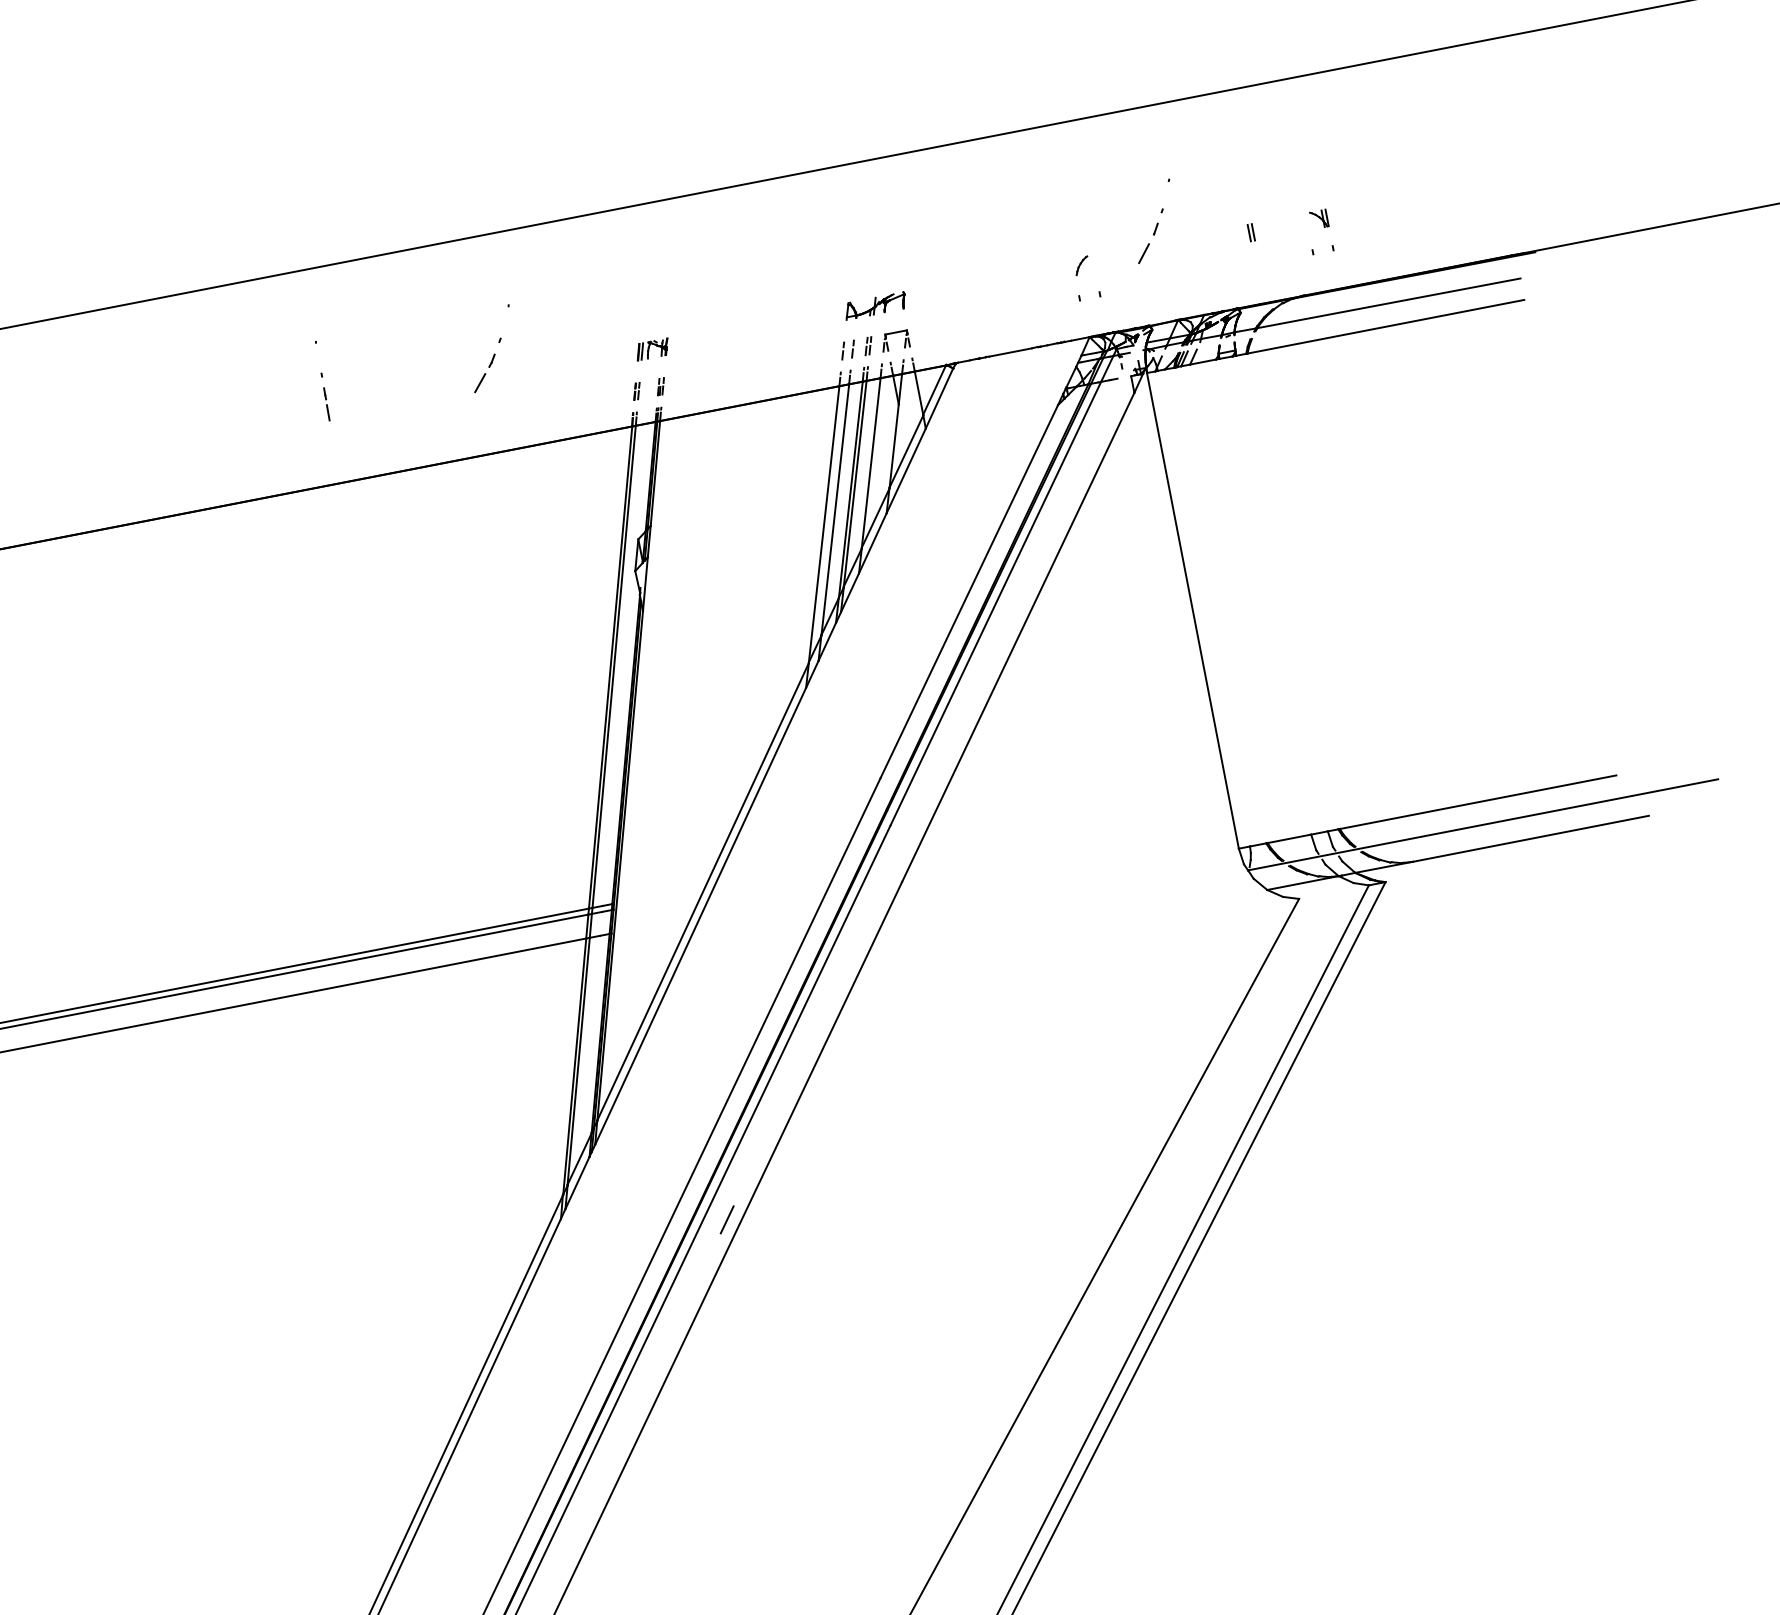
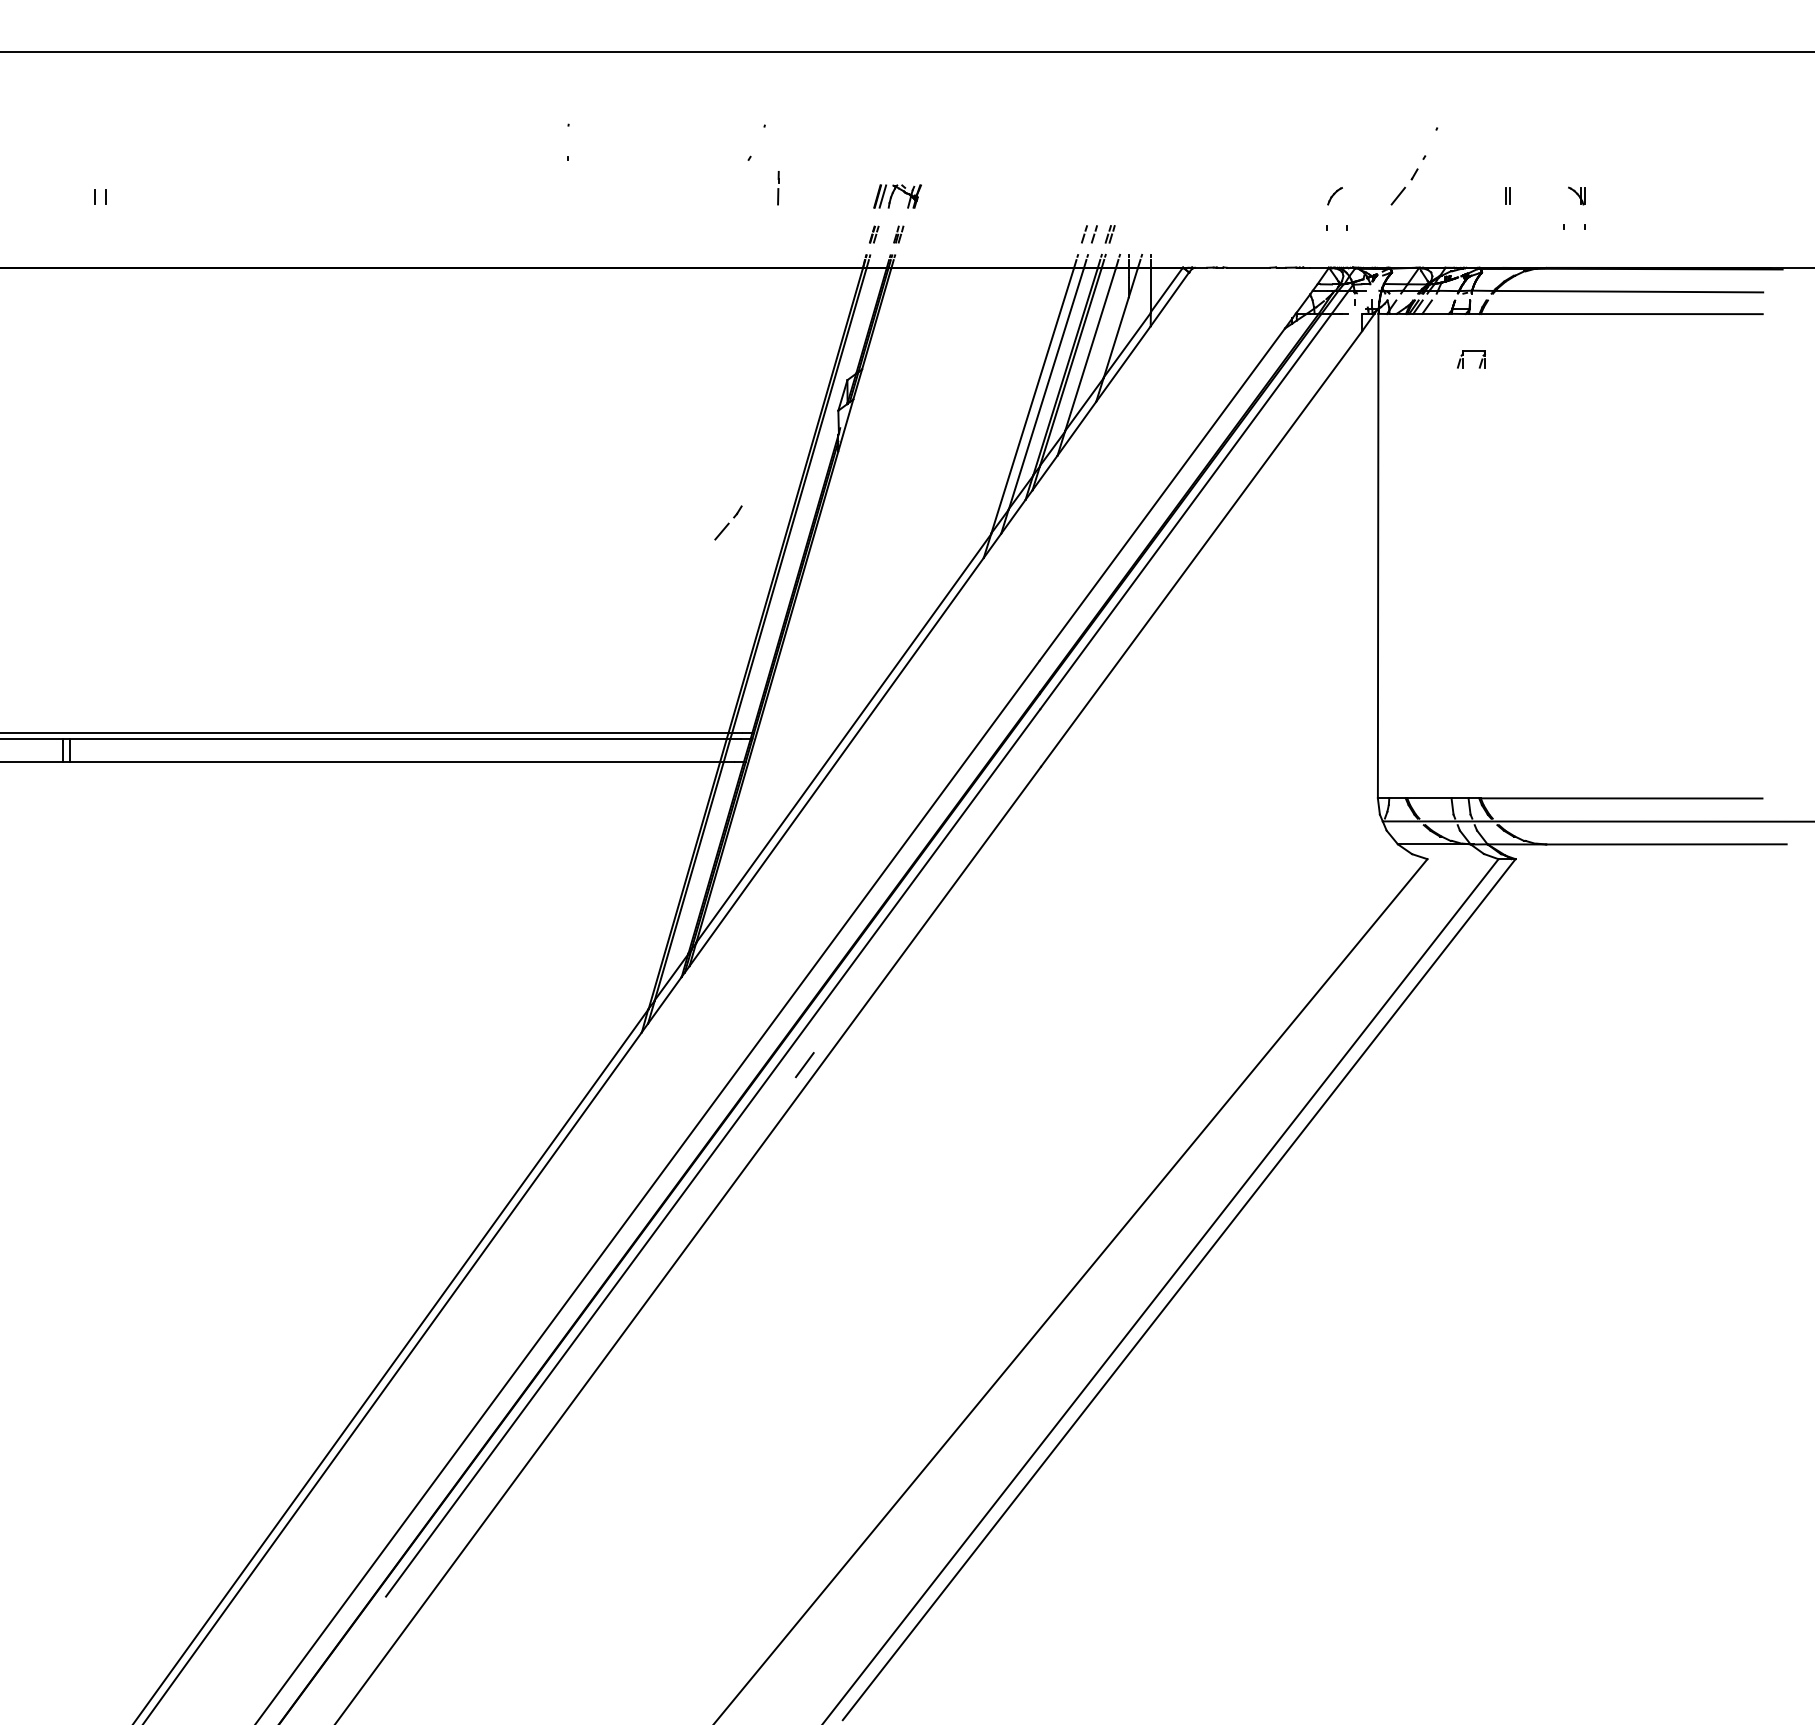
part: (875, 306) -> (1124, 196), removed
part: (893, 333) -> (1471, 351), moved
part: (652, 349) -> (897, 196), size x1.4
part: (484, 372) -> (728, 522), moved
line: (326, 404) -> (778, 188), moved

